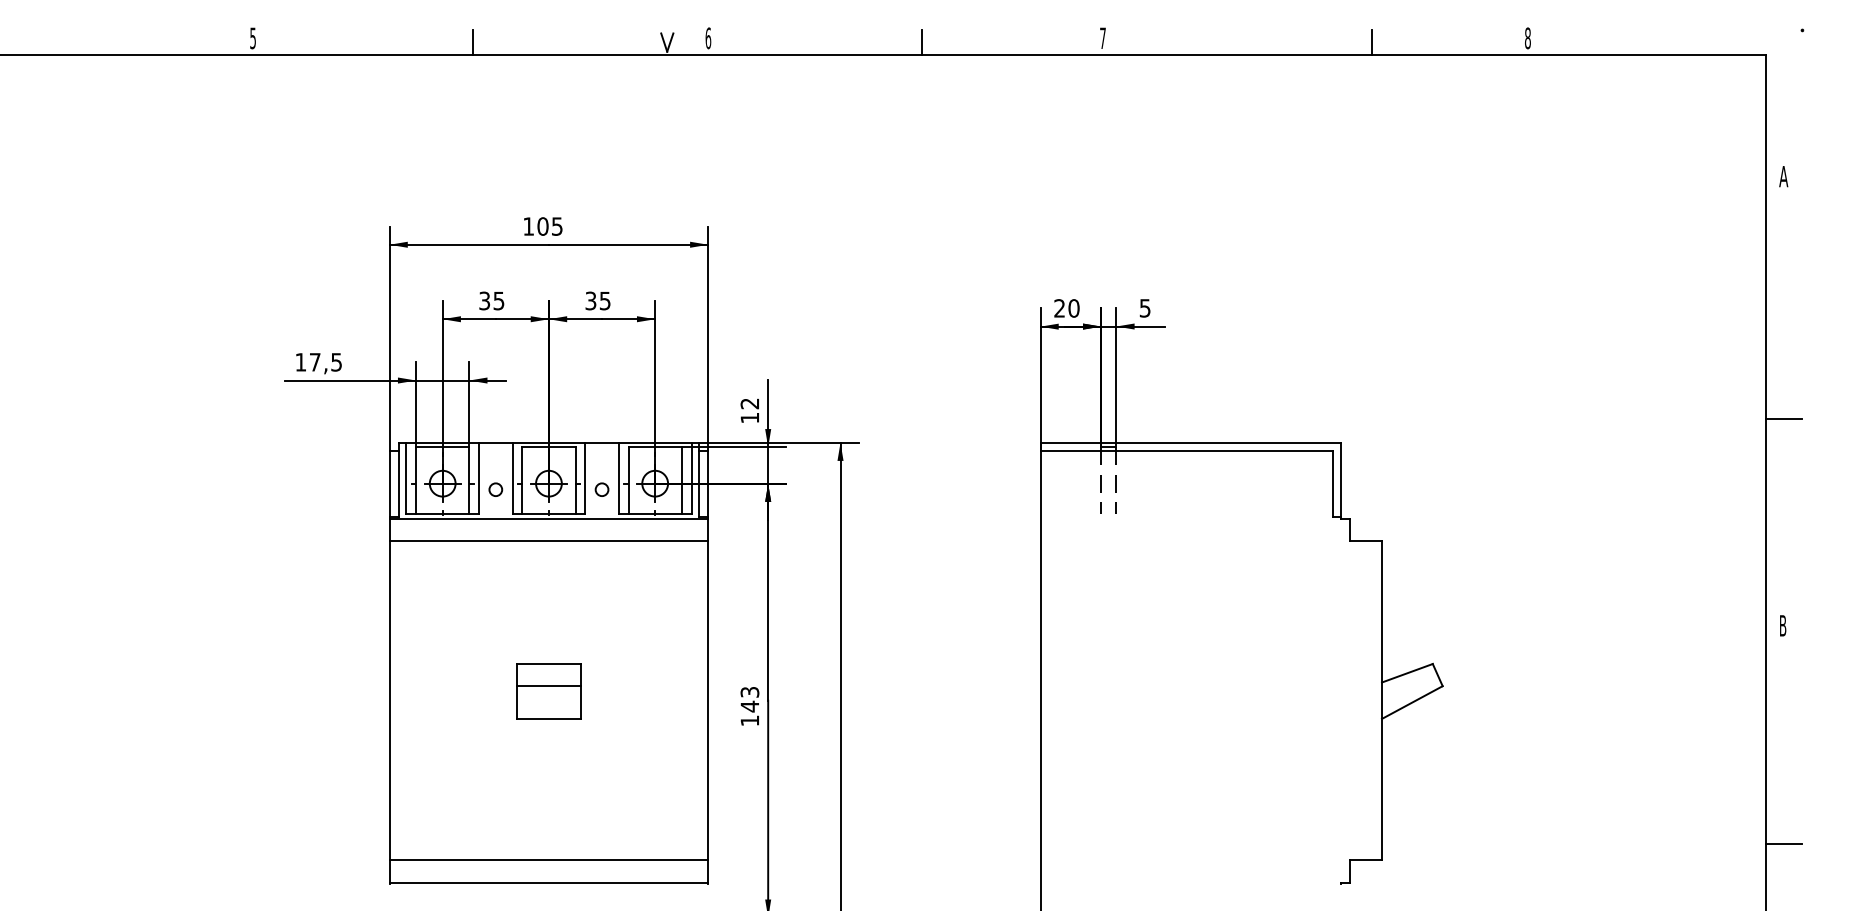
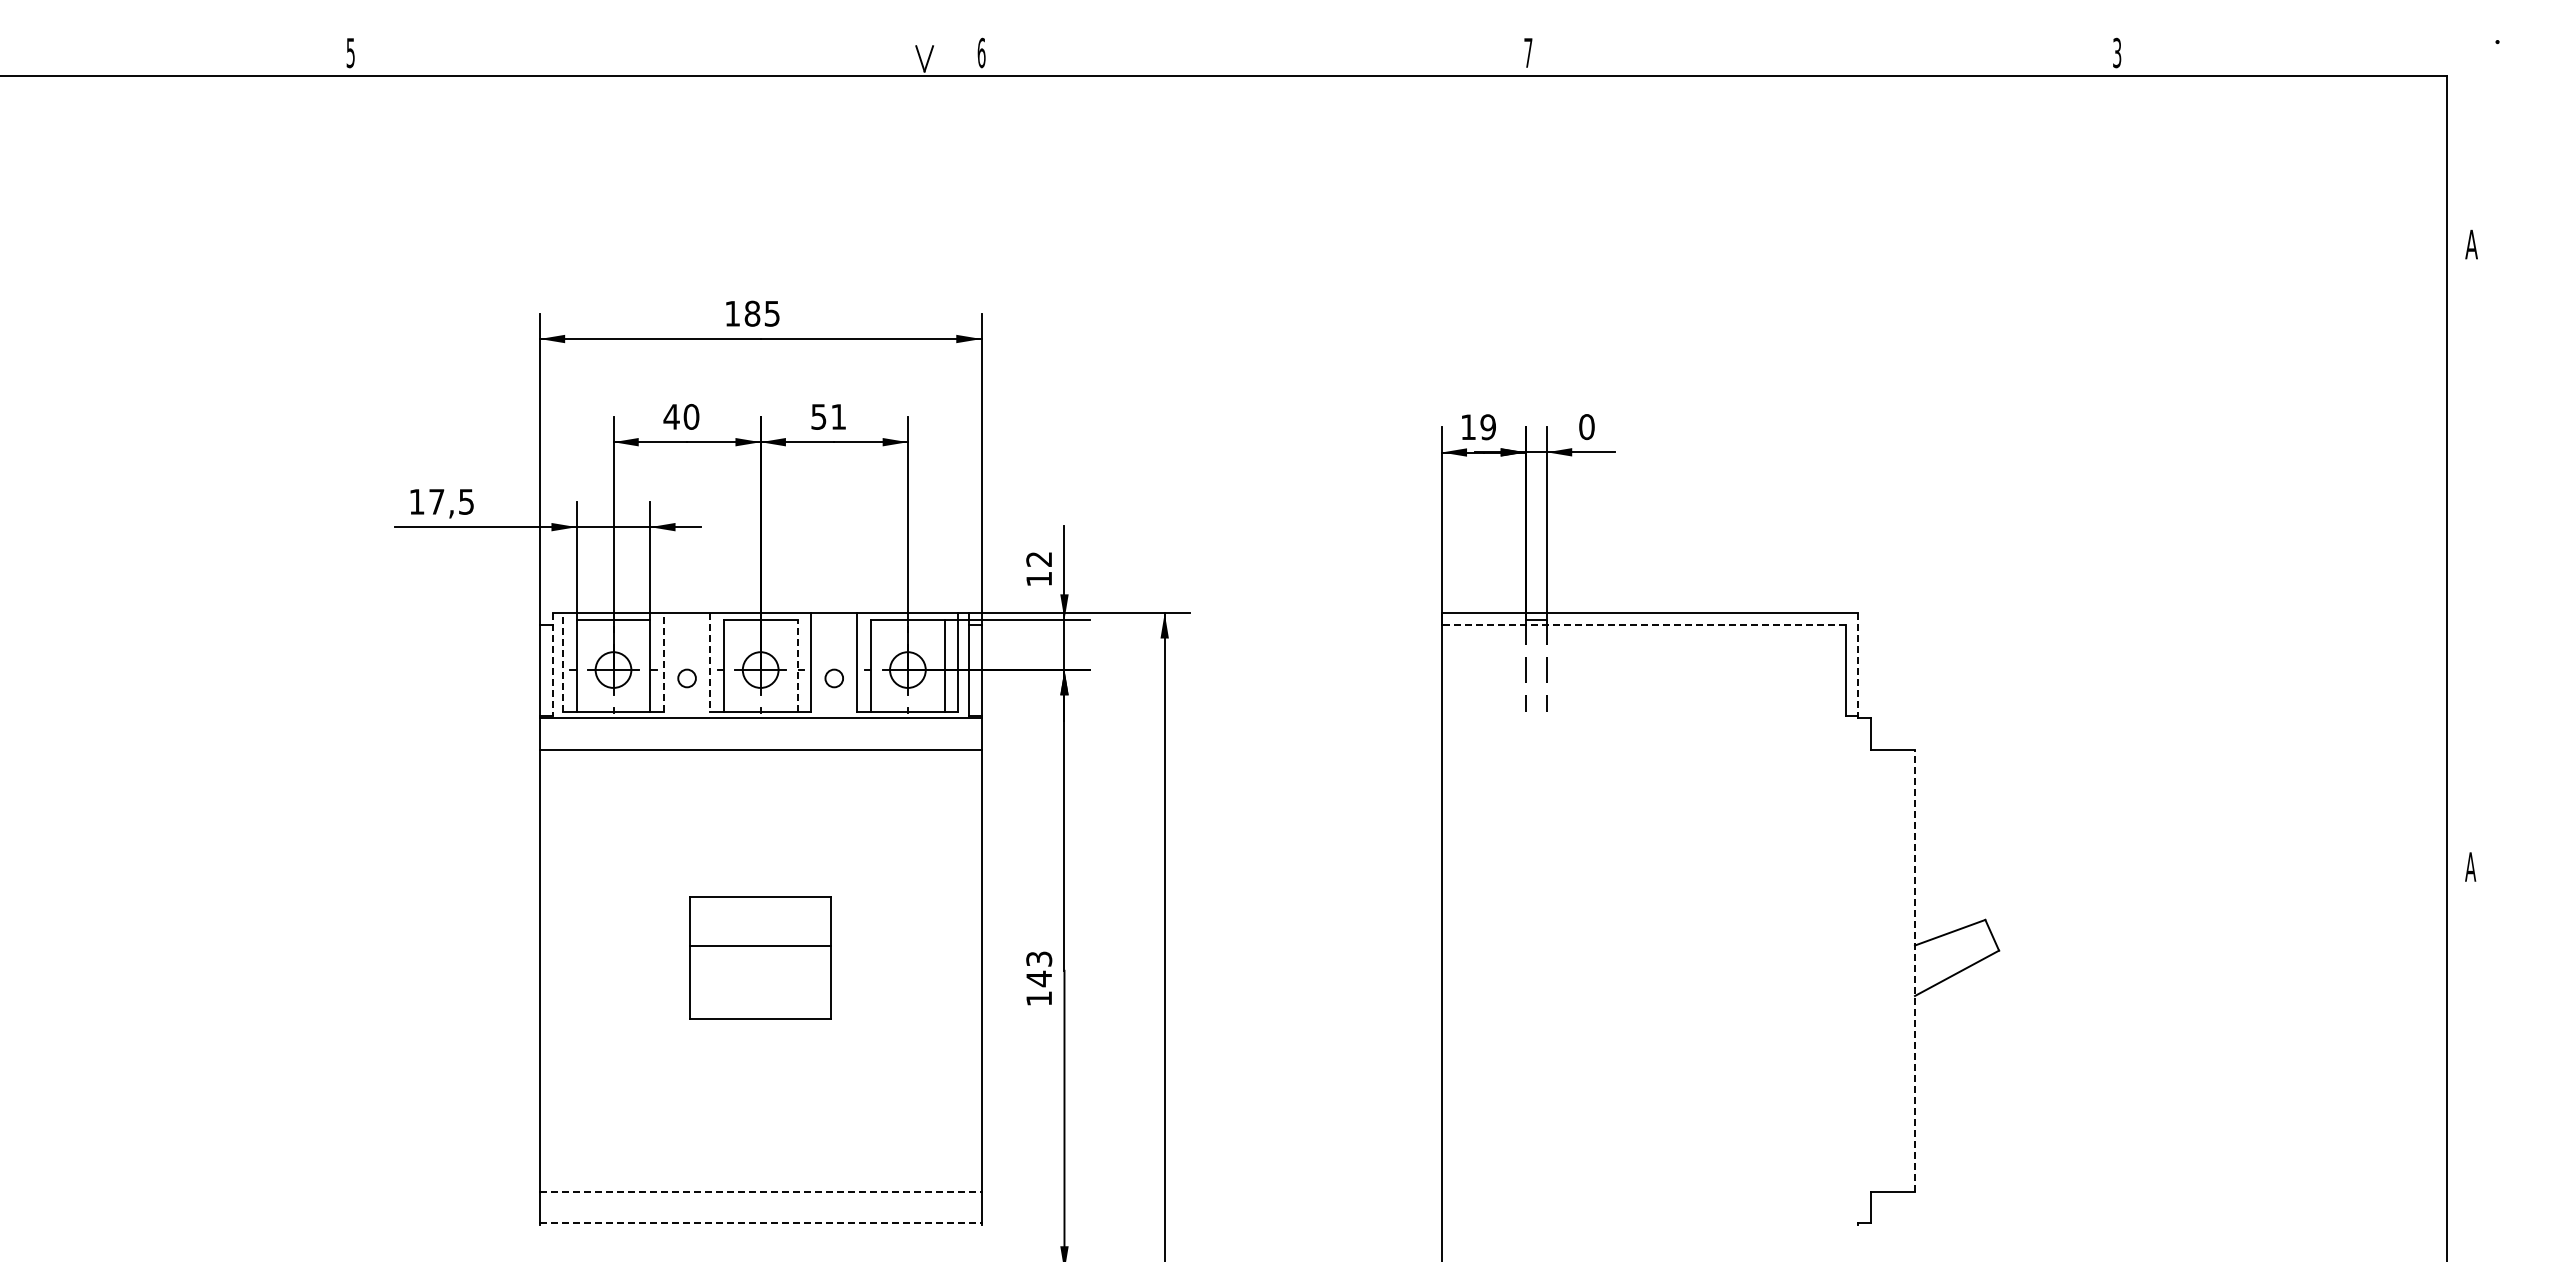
text: (1528, 38) -> (2117, 53), 8 -> 3
line: (473, 42) -> (655, 58), removed
line: (922, 42) -> (1278, 58), removed
line: (1371, 42) -> (1900, 58), removed
text: (543, 226) -> (752, 313), 105 -> 185
text: (491, 300) -> (681, 416), 35 -> 40
text: (597, 300) -> (828, 416), 35 -> 51
text: (1066, 308) -> (1478, 427), 20 -> 19
text: (1144, 308) -> (1586, 427), 5 -> 0
line: (1784, 419) -> (2472, 580), removed
line: (1186, 451) -> (1643, 625), solid -> dashed
line: (406, 478) -> (563, 662), solid -> dashed
line: (478, 478) -> (663, 662), solid -> dashed
line: (512, 478) -> (710, 663), solid -> dashed
line: (398, 479) -> (552, 664), solid -> dashed
line: (1341, 479) -> (1858, 664), solid -> dashed
line: (575, 480) -> (797, 665), solid -> dashed
text: (1782, 625) -> (2470, 866), B -> A
part: (548, 691) -> (760, 957), size x1.6
line: (1381, 700) -> (1914, 970), solid -> dashed
line: (1784, 844) -> (2472, 1169), removed
line: (548, 860) -> (760, 1191), solid -> dashed
line: (548, 883) -> (760, 1223), solid -> dashed

